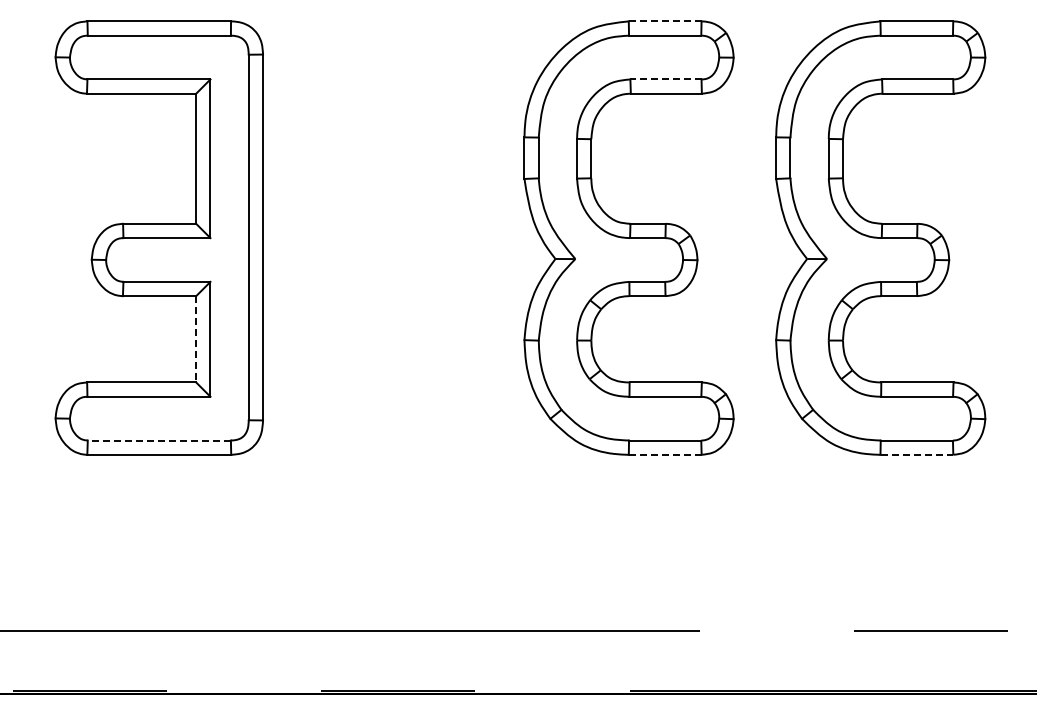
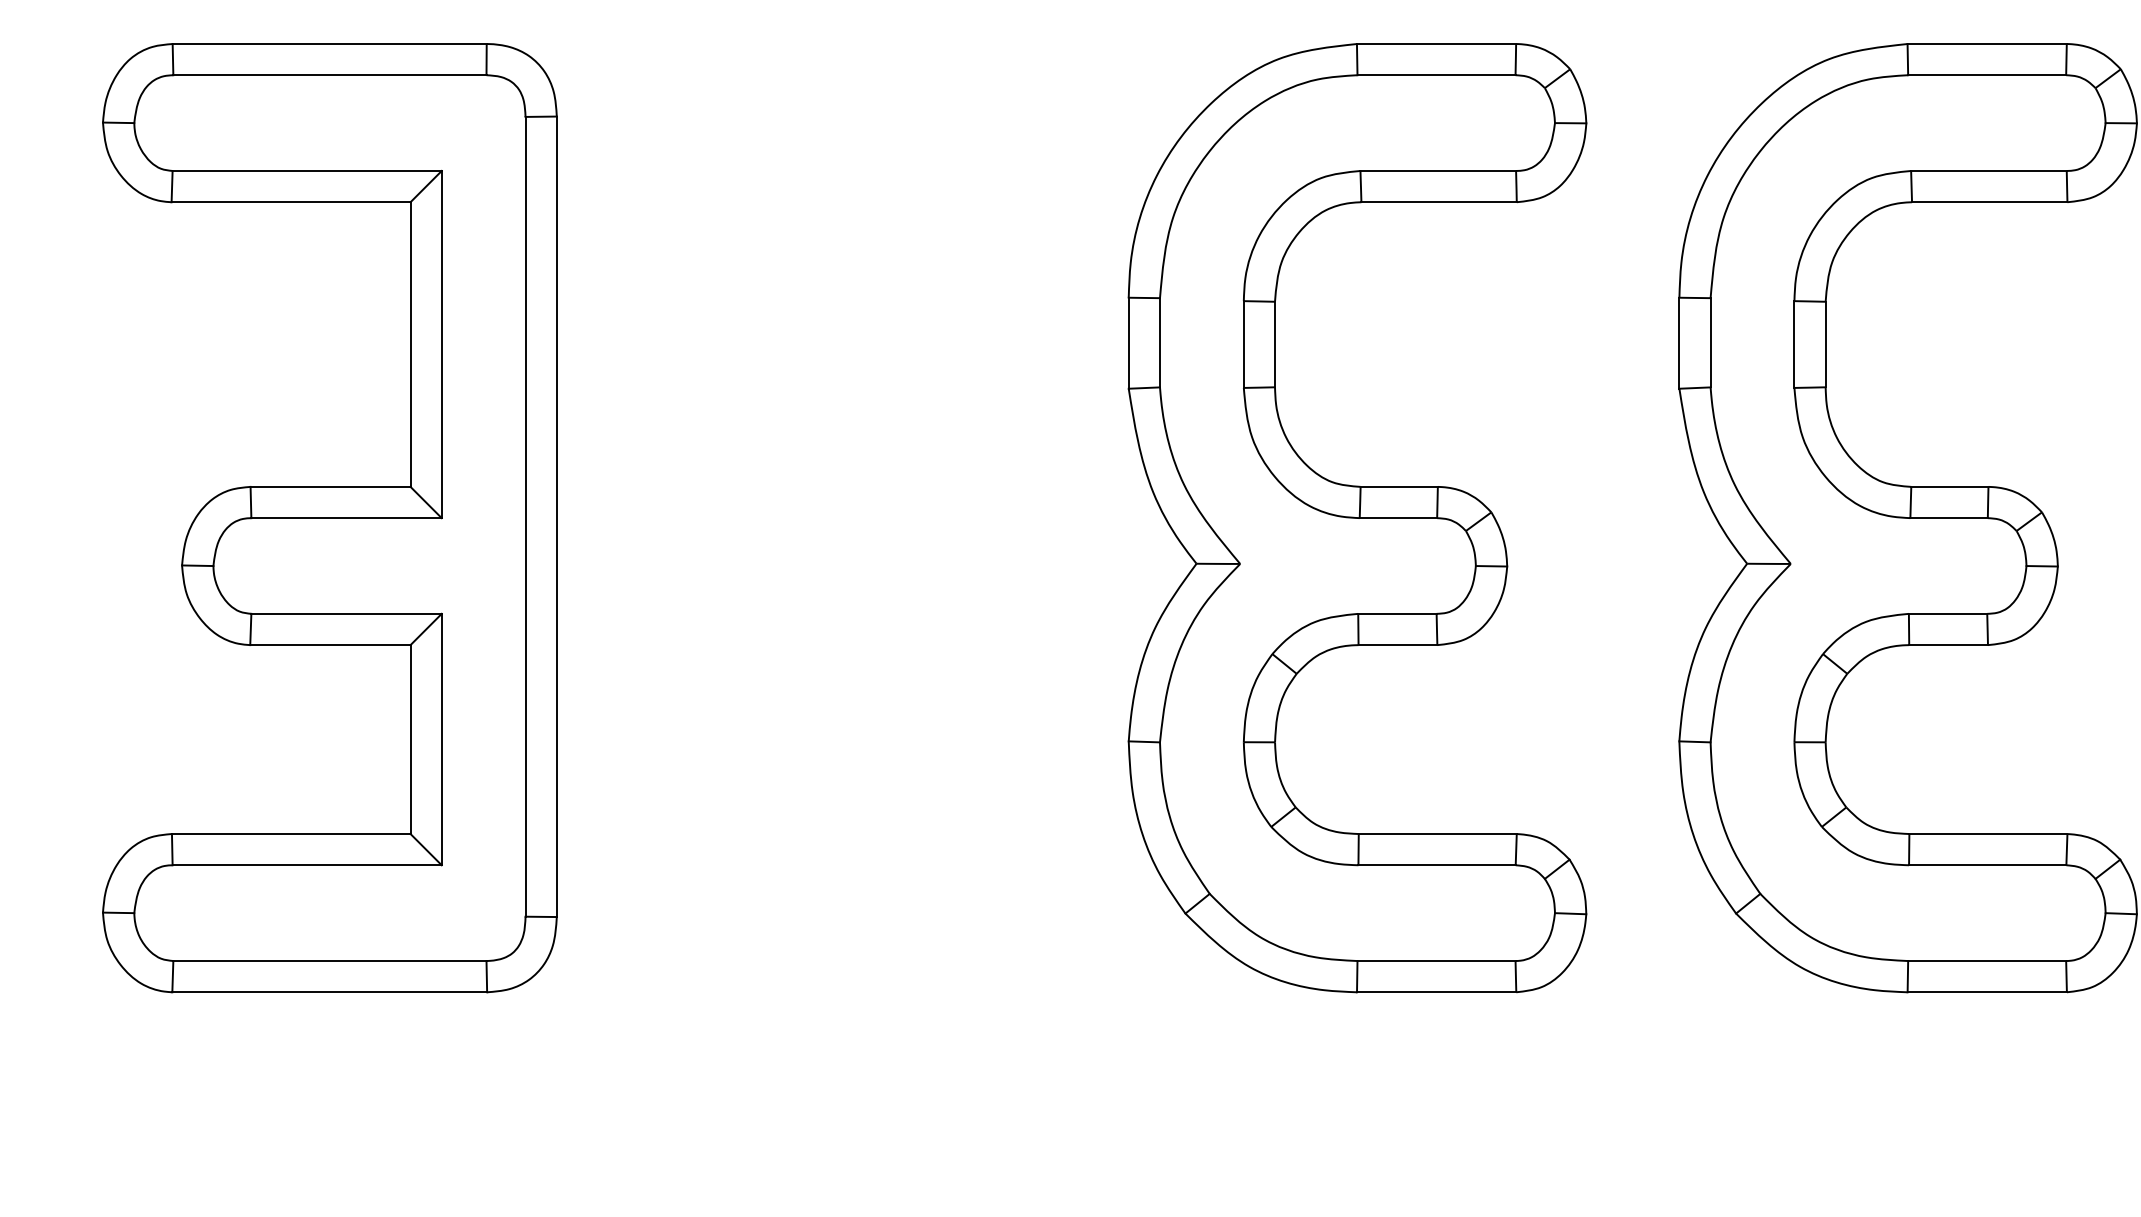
line: (664, 21) -> (1435, 44), dashed -> solid
line: (665, 79) -> (1437, 171), dashed -> solid
line: (196, 339) -> (411, 739), dashed -> solid
line: (159, 440) -> (330, 960), dashed -> solid
line: (665, 454) -> (1437, 991), dashed -> solid
line: (917, 454) -> (1988, 991), dashed -> solid

